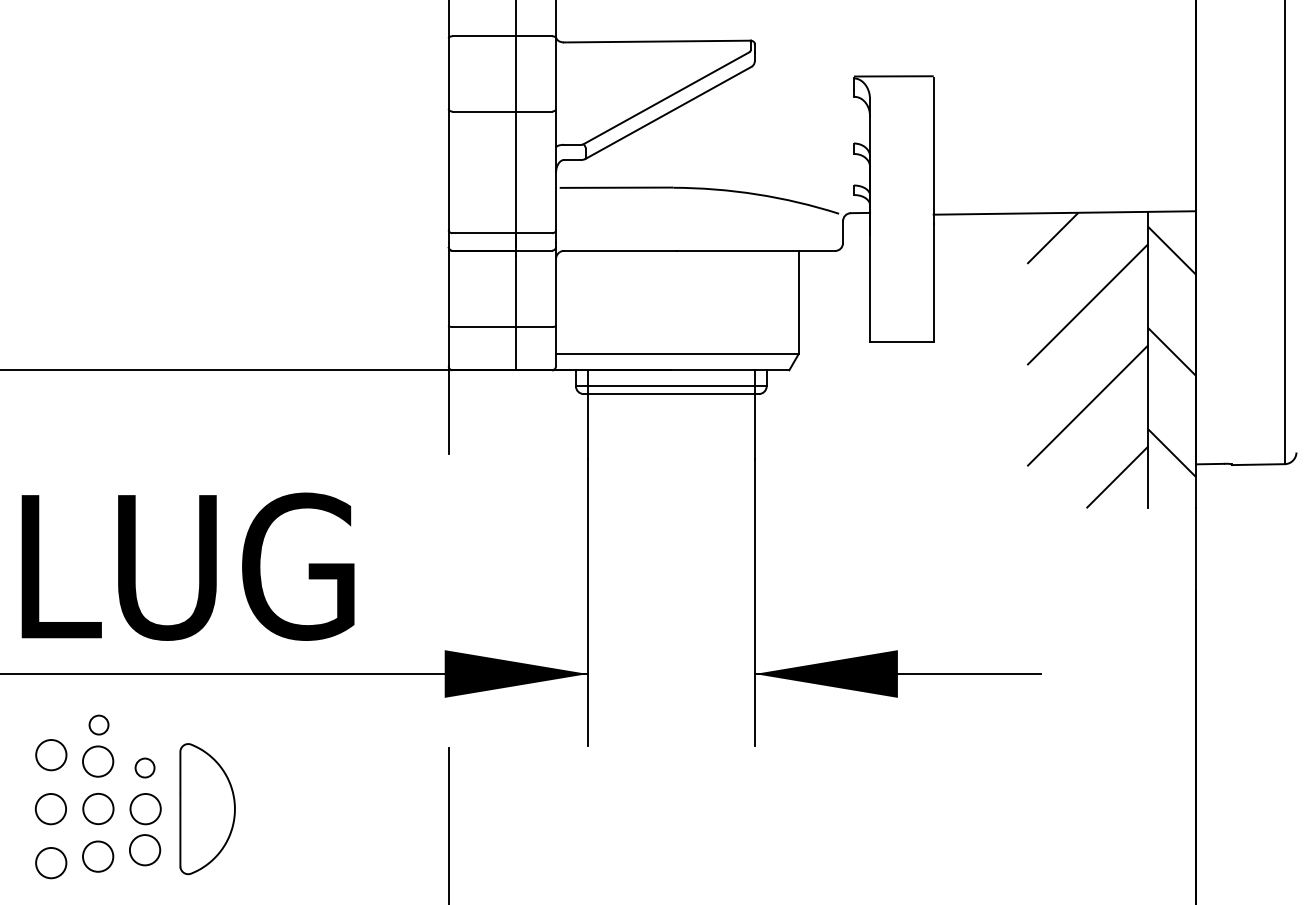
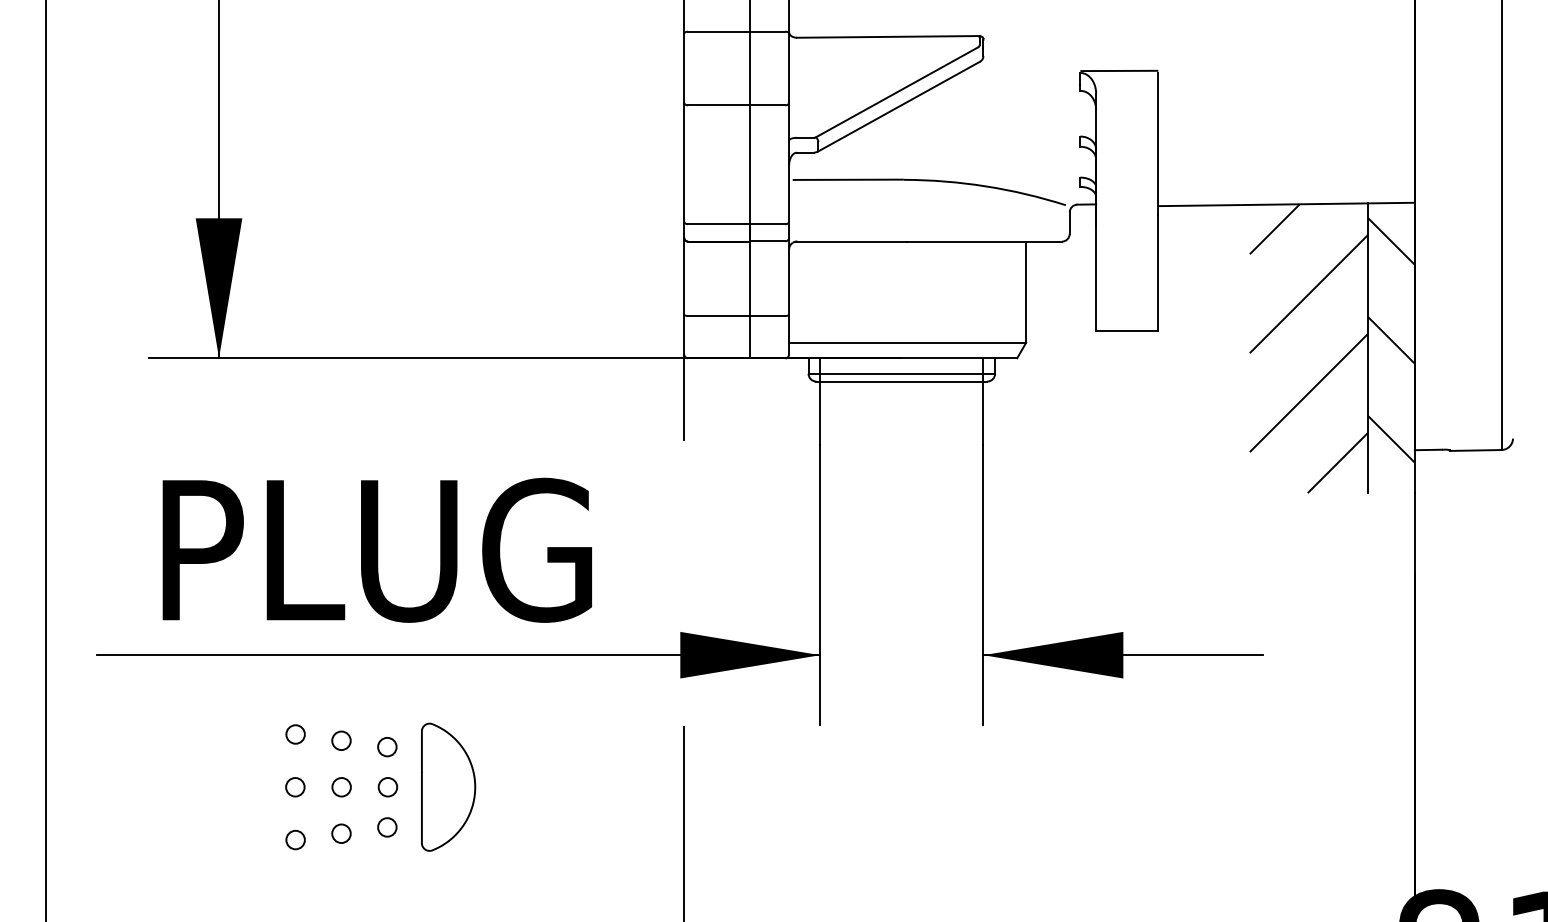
circle: (99, 725) -> (342, 705), removed
circle: (51, 755) -> (295, 734), size x0.62
circle: (98, 761) -> (341, 740), size x0.62
circle: (51, 809) -> (295, 787), size x0.62
circle: (98, 809) -> (341, 787), size x0.62
circle: (145, 809) -> (387, 787), size x0.62
circle: (145, 850) -> (387, 827), size x0.62
circle: (98, 856) -> (341, 833), size x0.62
circle: (51, 862) -> (295, 839), size x0.62

